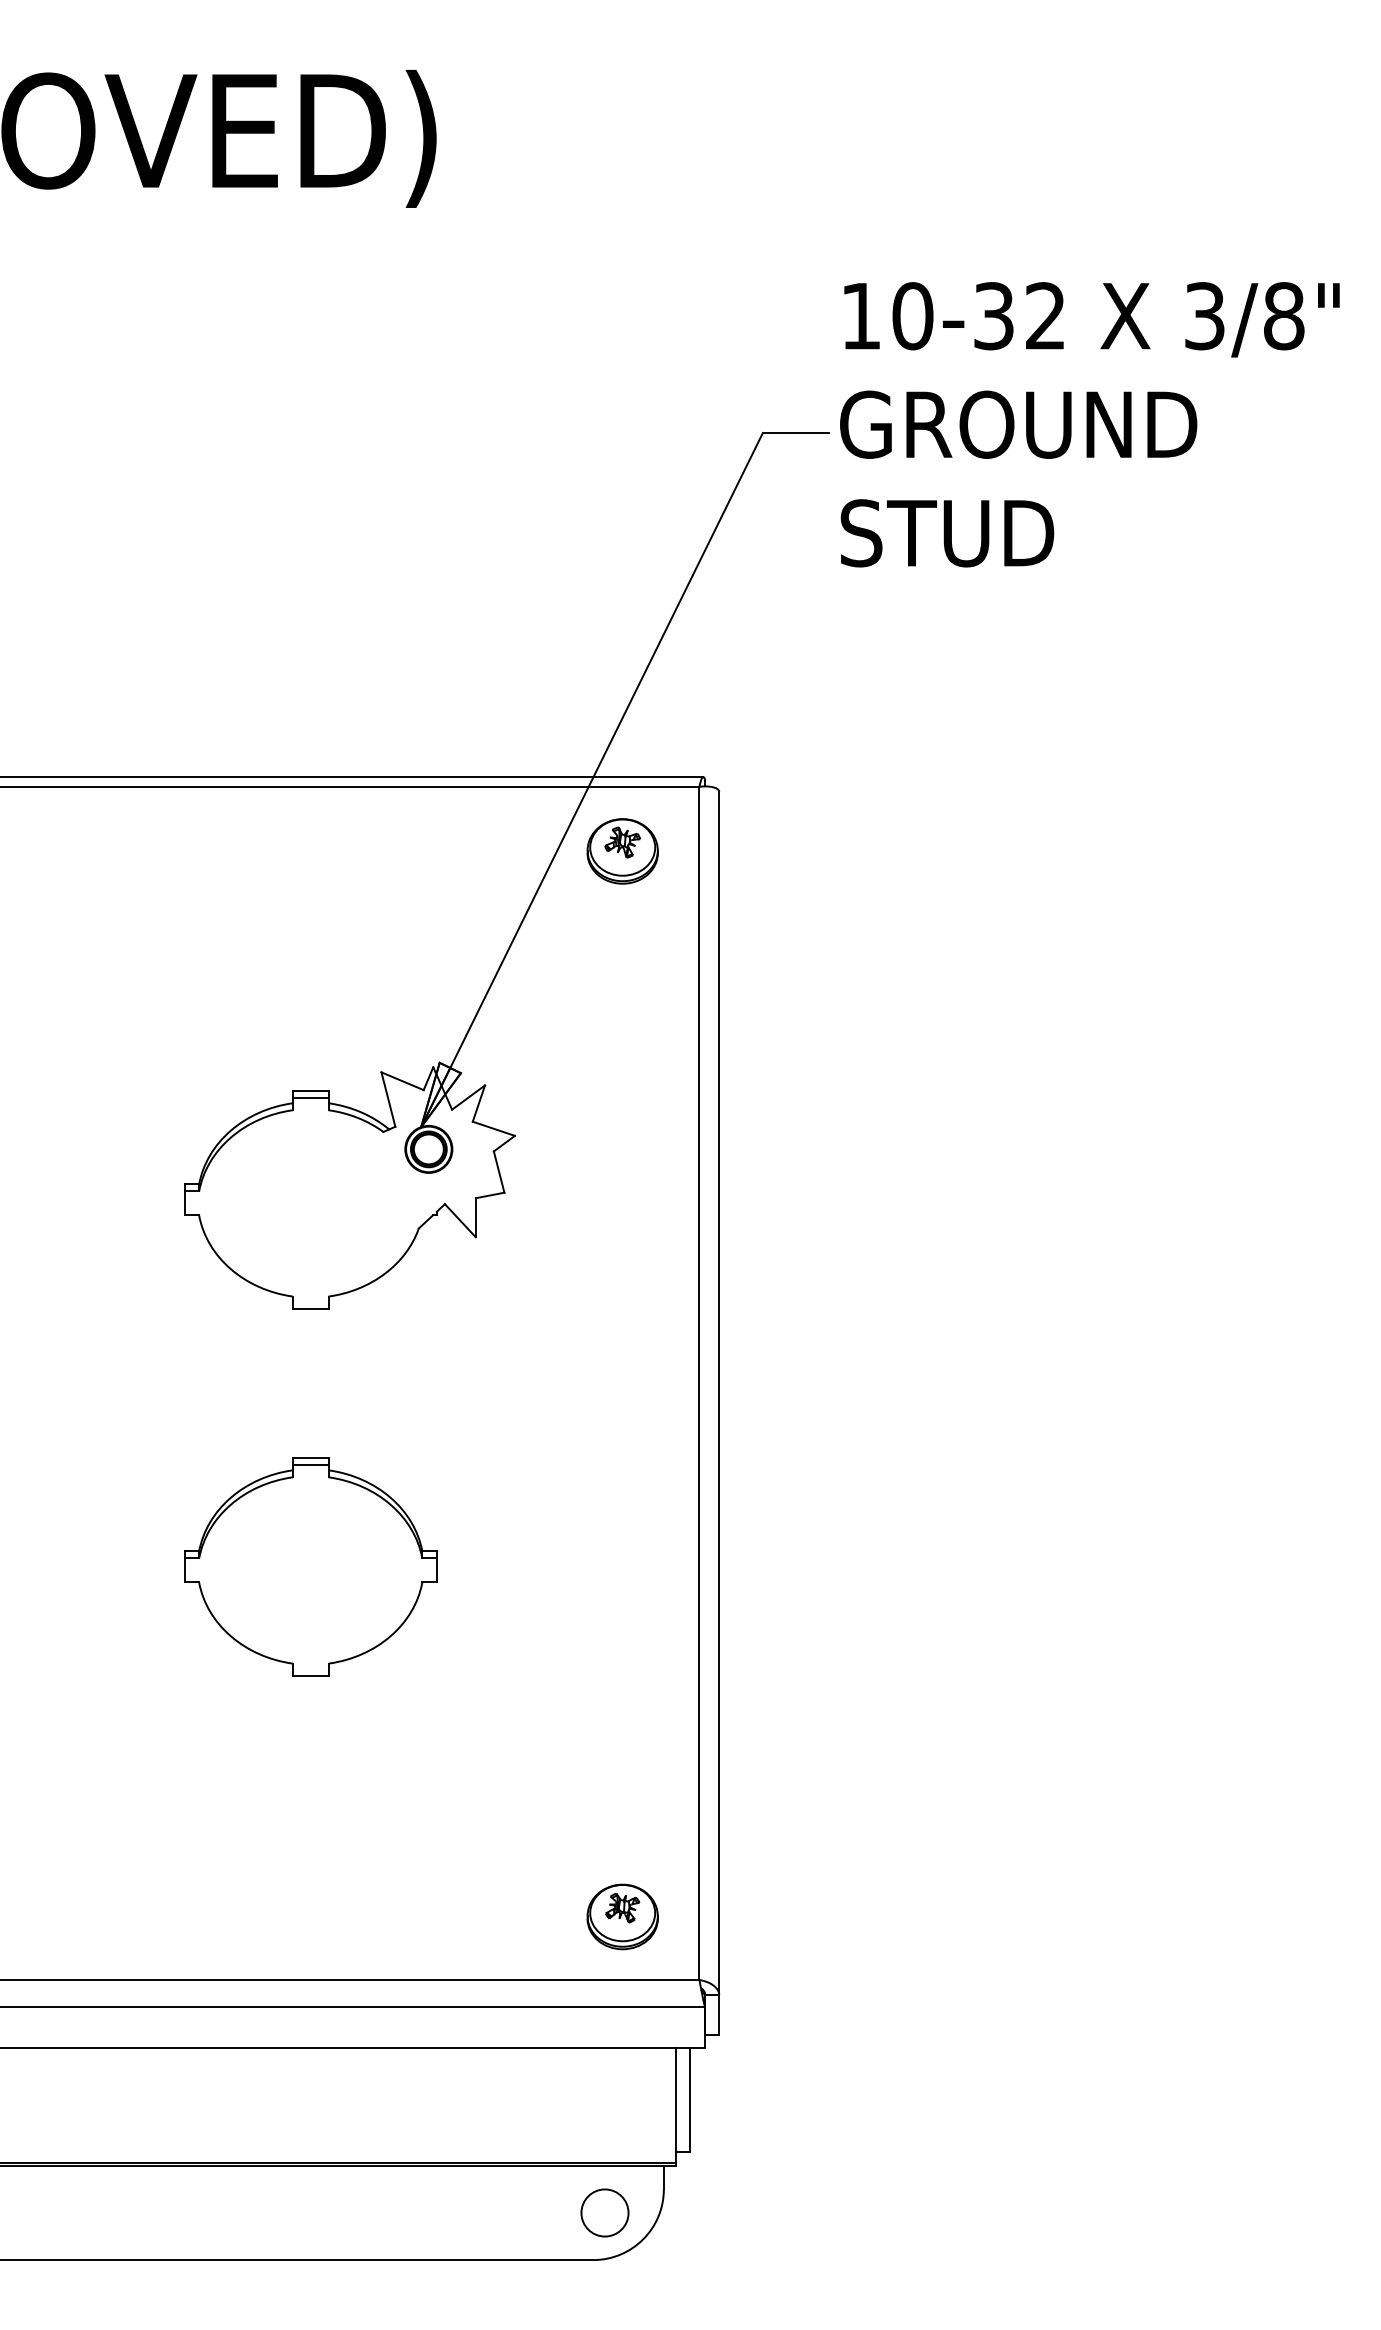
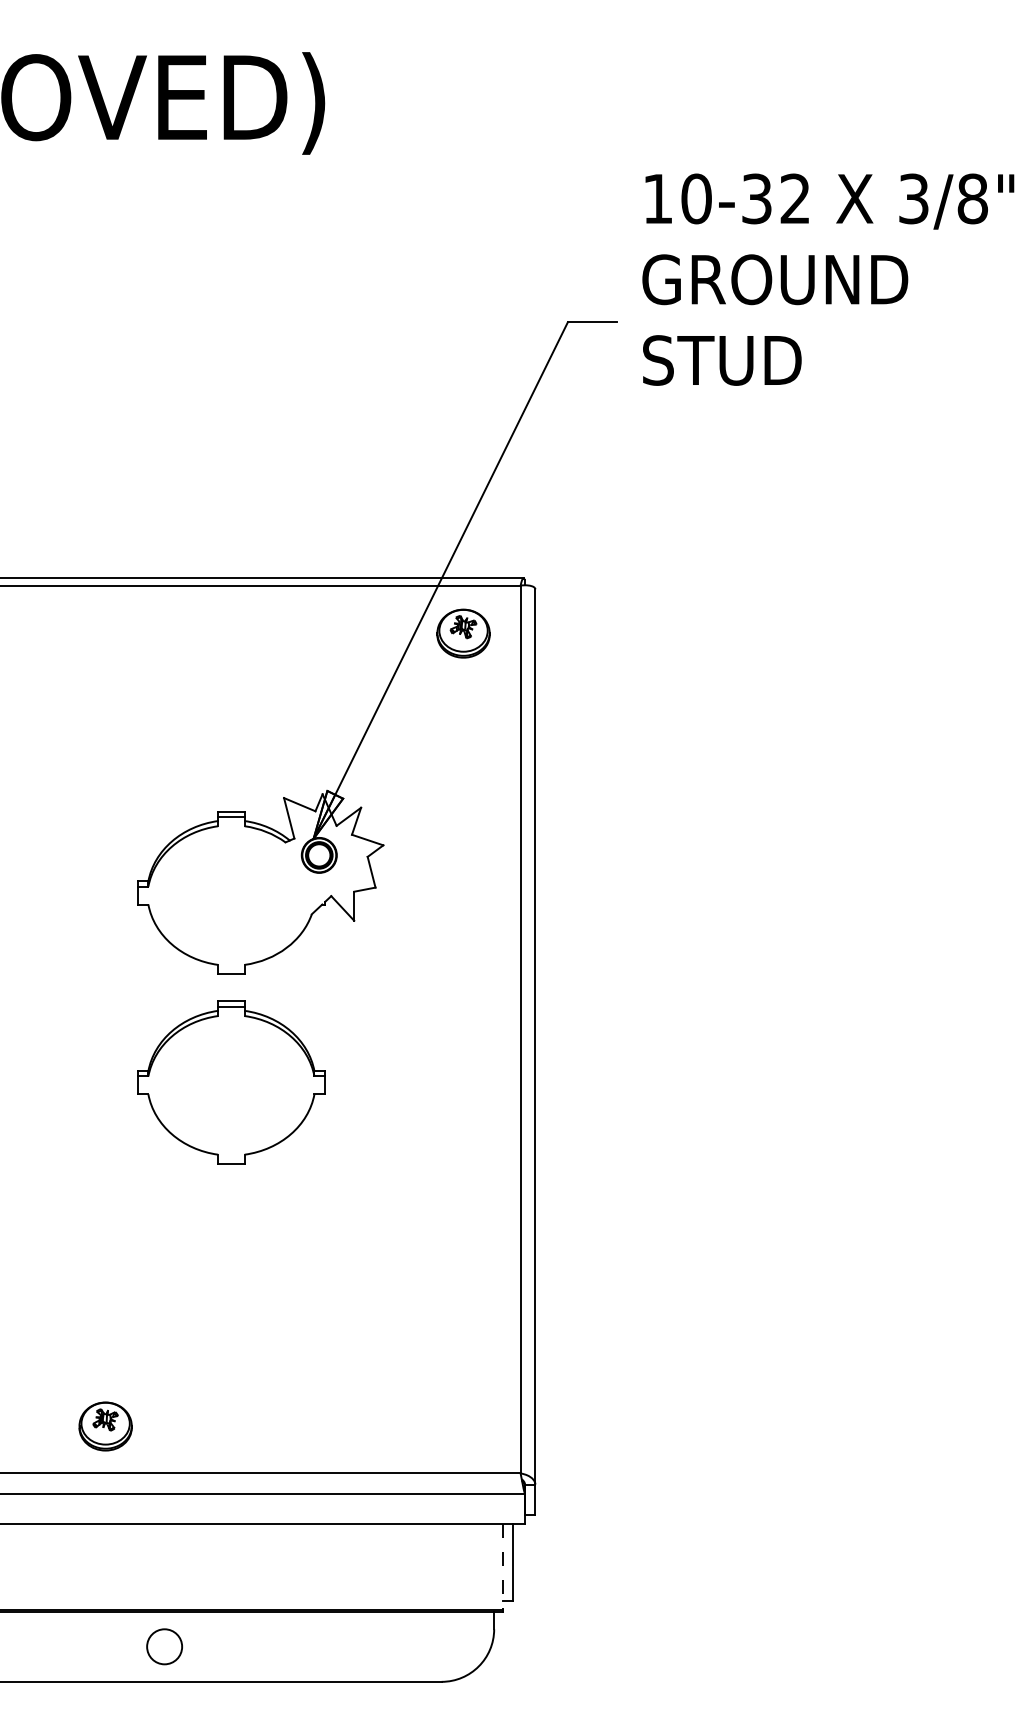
text: (1089, 424) -> (828, 279), moved
part: (310, 1566) -> (231, 1082), moved
part: (622, 1916) -> (105, 1426), moved
line: (675, 2105) -> (502, 1566), solid -> dashed
circle: (604, 2212) -> (164, 1646), moved

